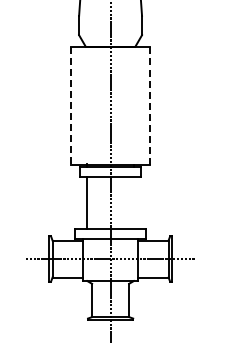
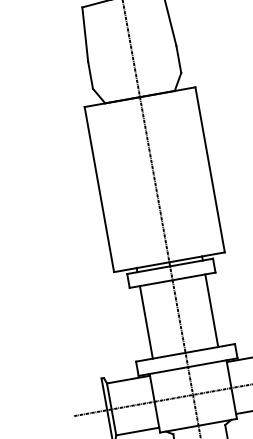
line: (71, 105) -> (99, 189), dashed -> solid
line: (150, 105) -> (210, 169), dashed -> solid
line: (133, 203) -> (211, 311), added

